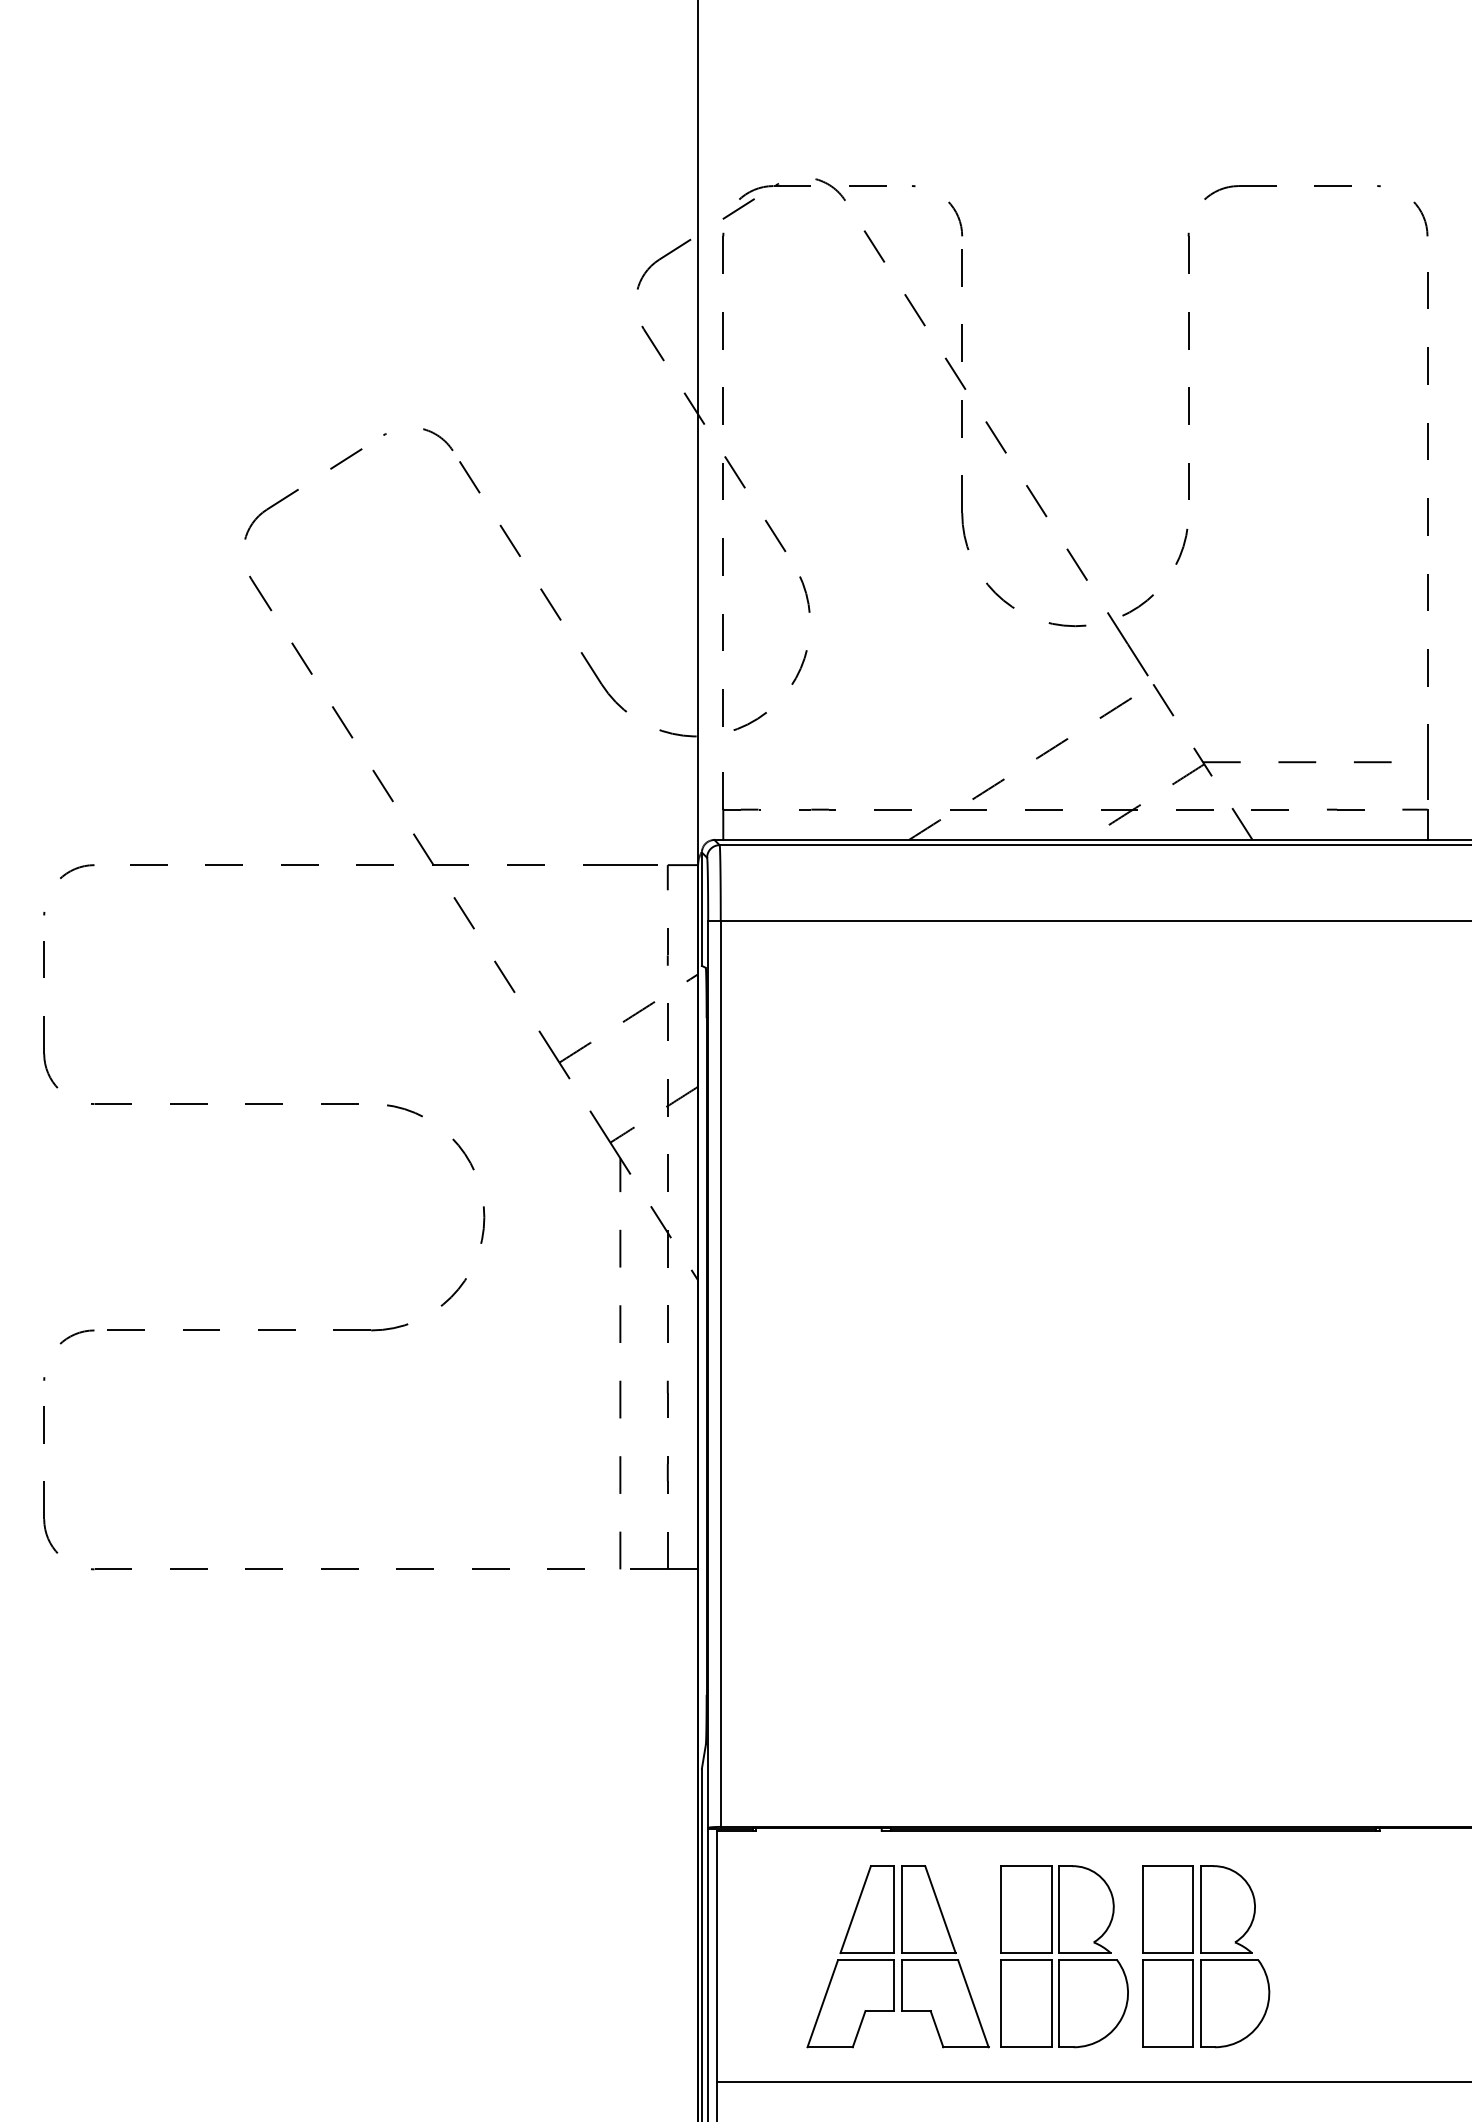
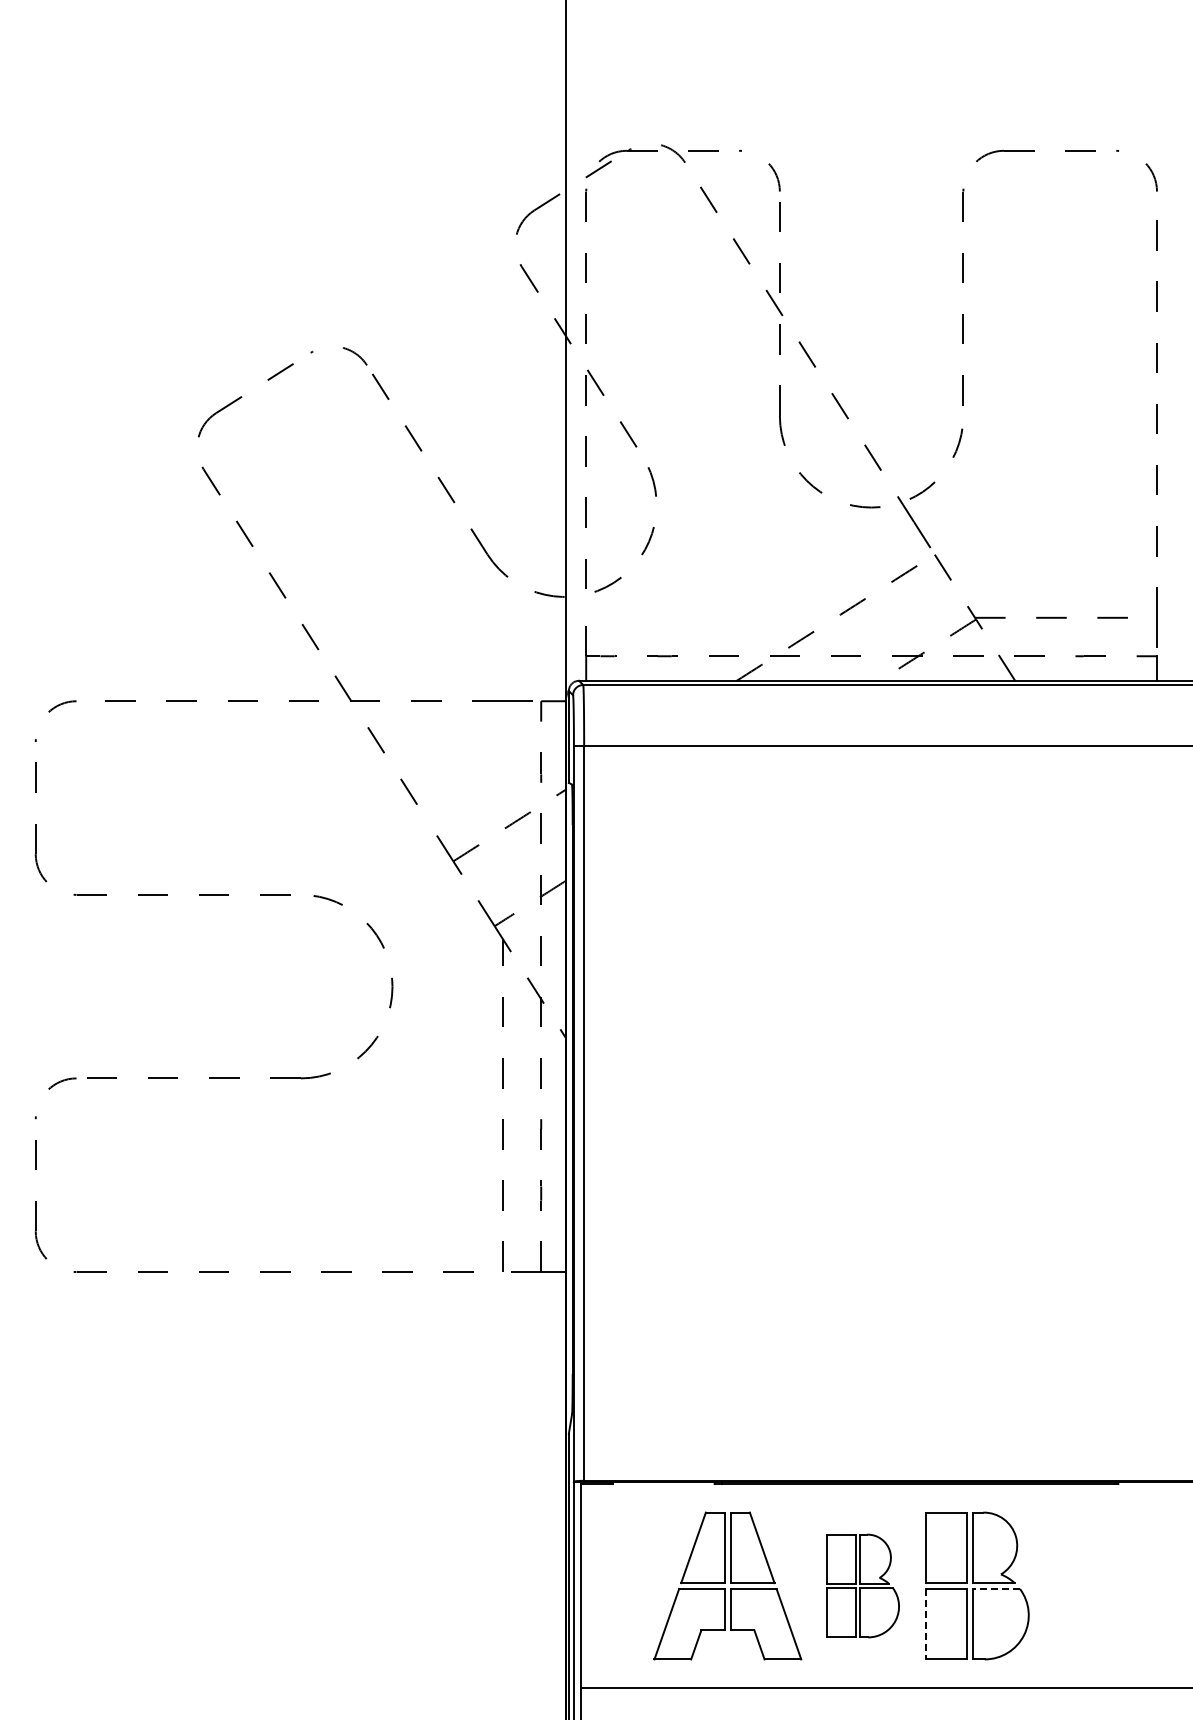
part: (1065, 1956) -> (863, 1585), size x0.7
line: (1229, 1959) -> (996, 1588), solid -> dashed
line: (1143, 2004) -> (926, 1624), solid -> dashed

